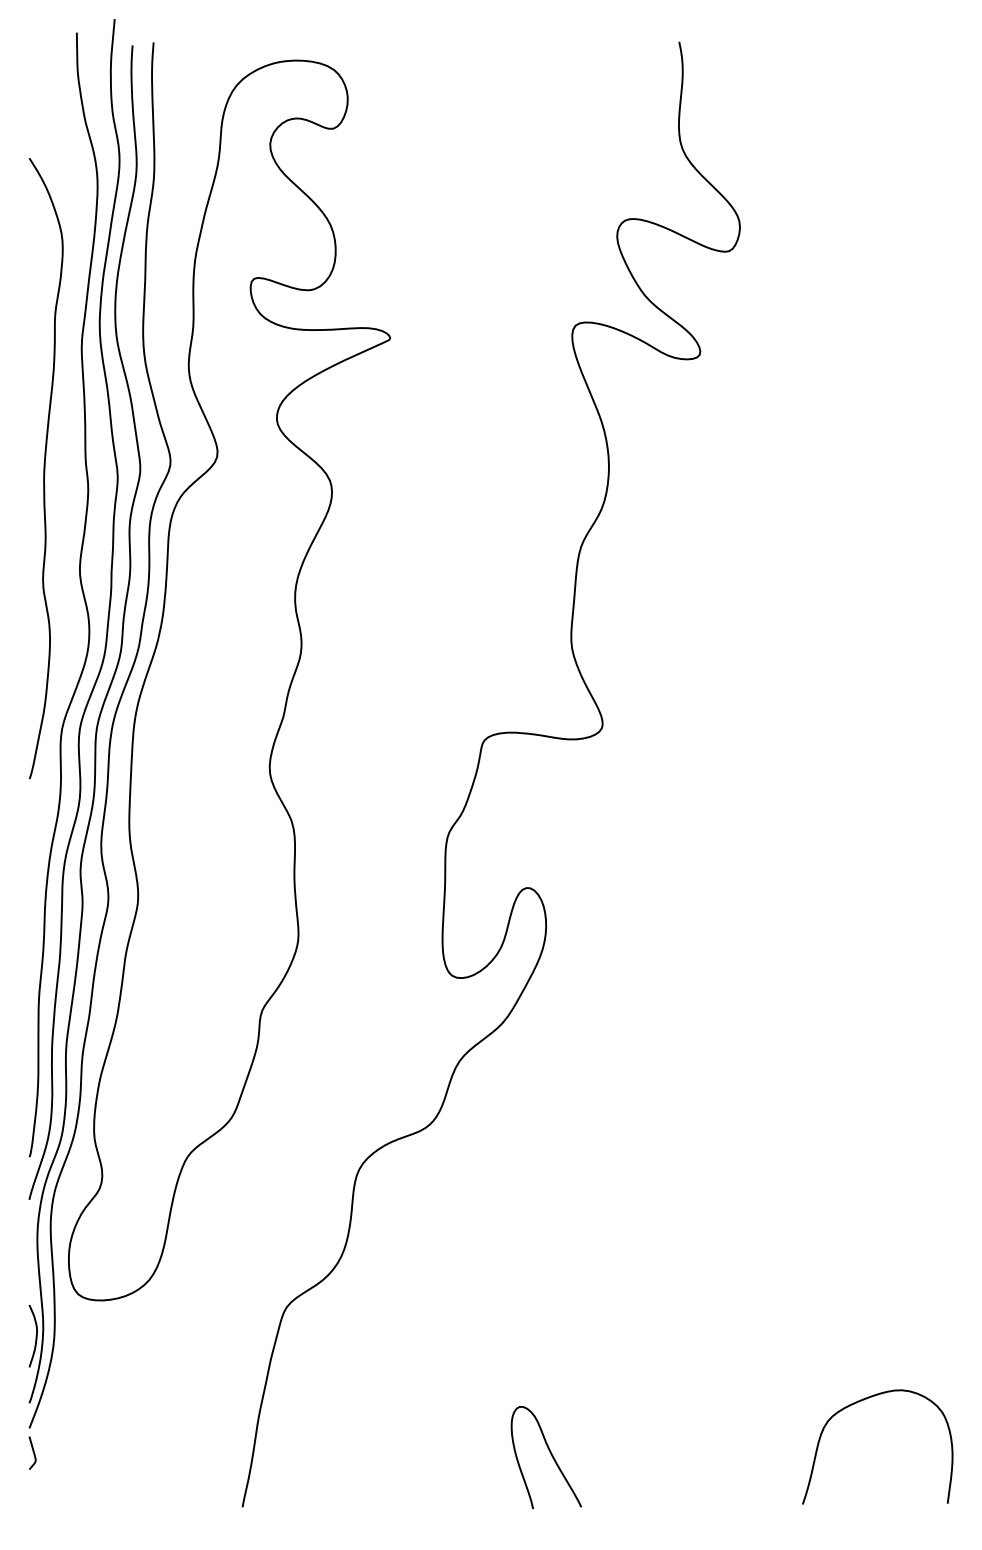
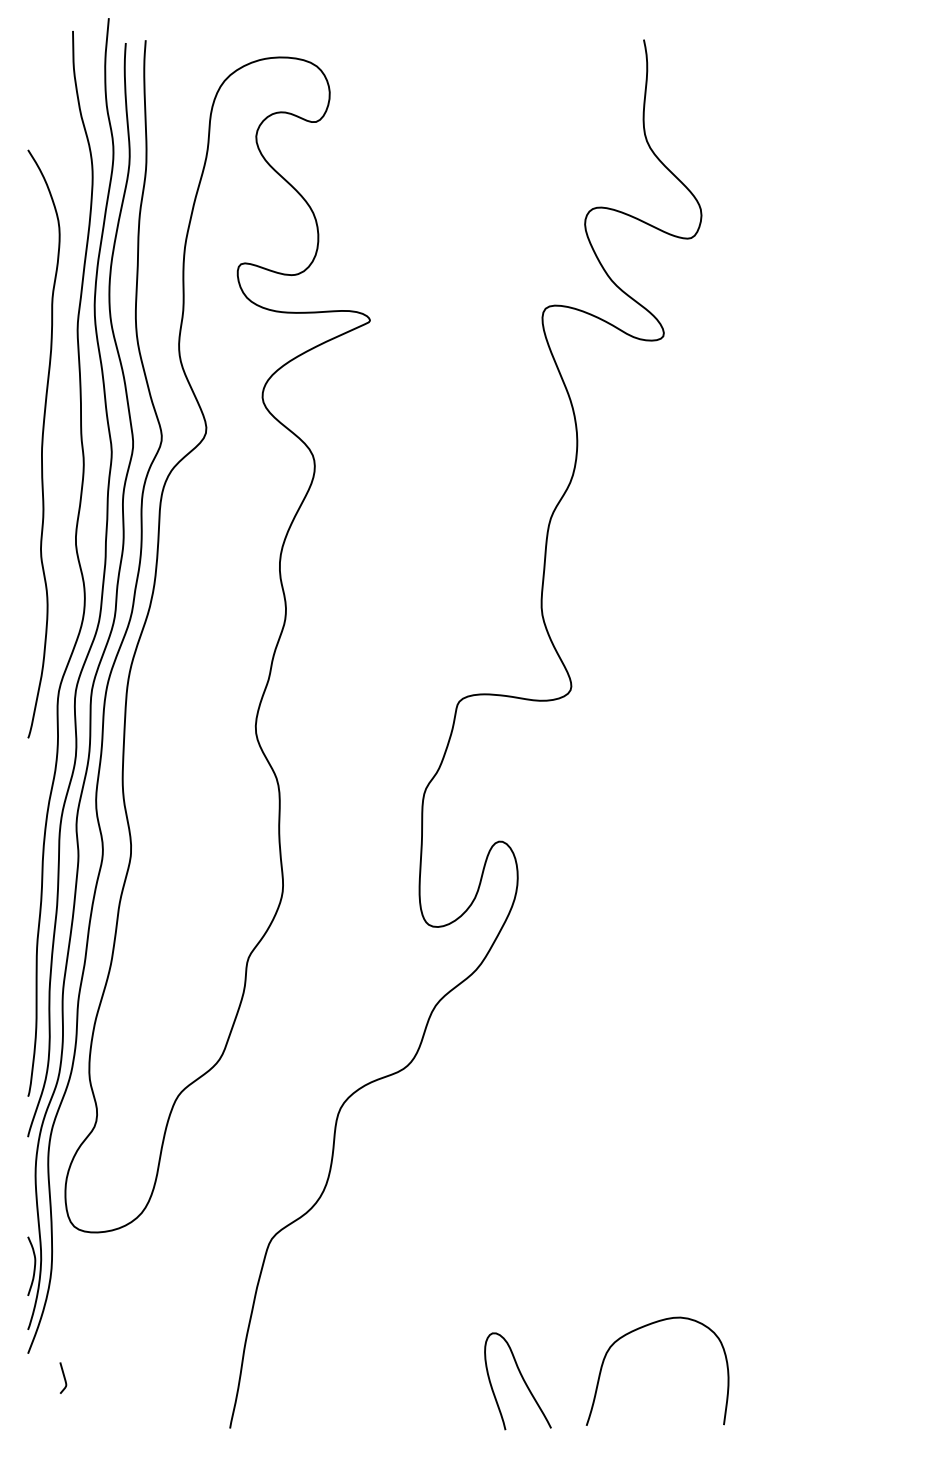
curve: (859, 1402) -> (640, 1329), moved
curve: (32, 1451) -> (63, 1376), moved

